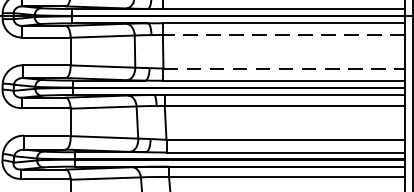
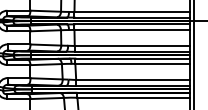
line: (284, 33) -> (132, 29), dashed -> solid
line: (284, 69) -> (132, 46), dashed -> solid

